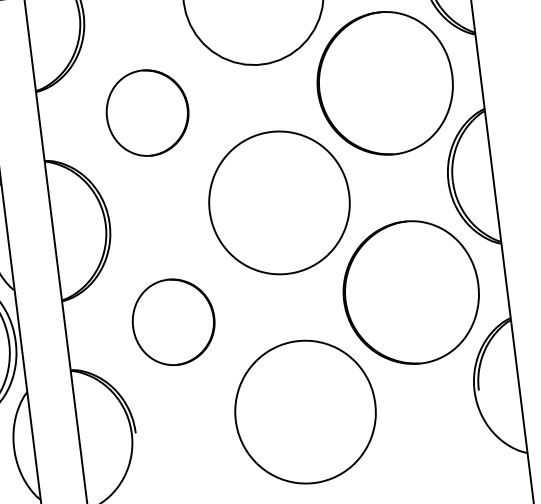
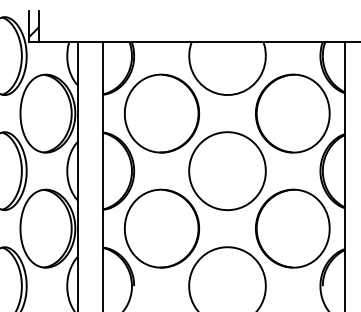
part: (148, 112) -> (162, 113), size x1.67
part: (174, 321) -> (162, 228), size x1.67

